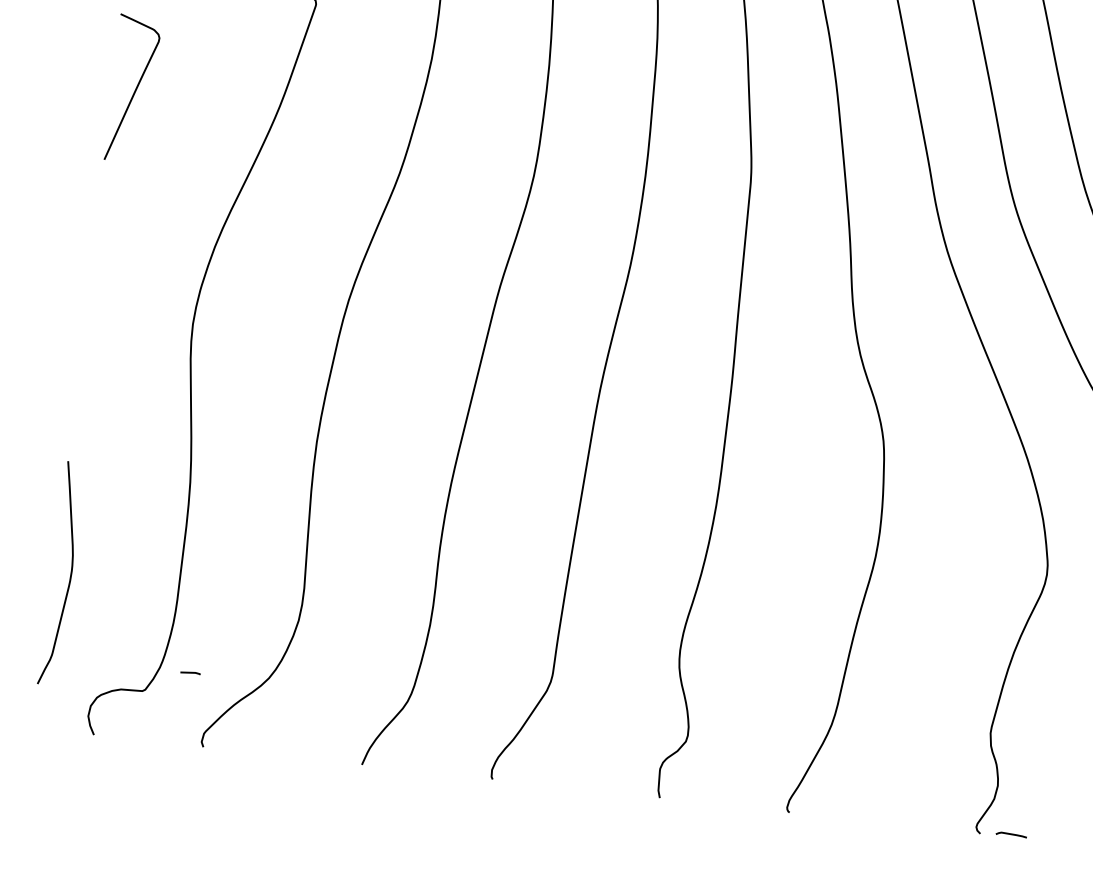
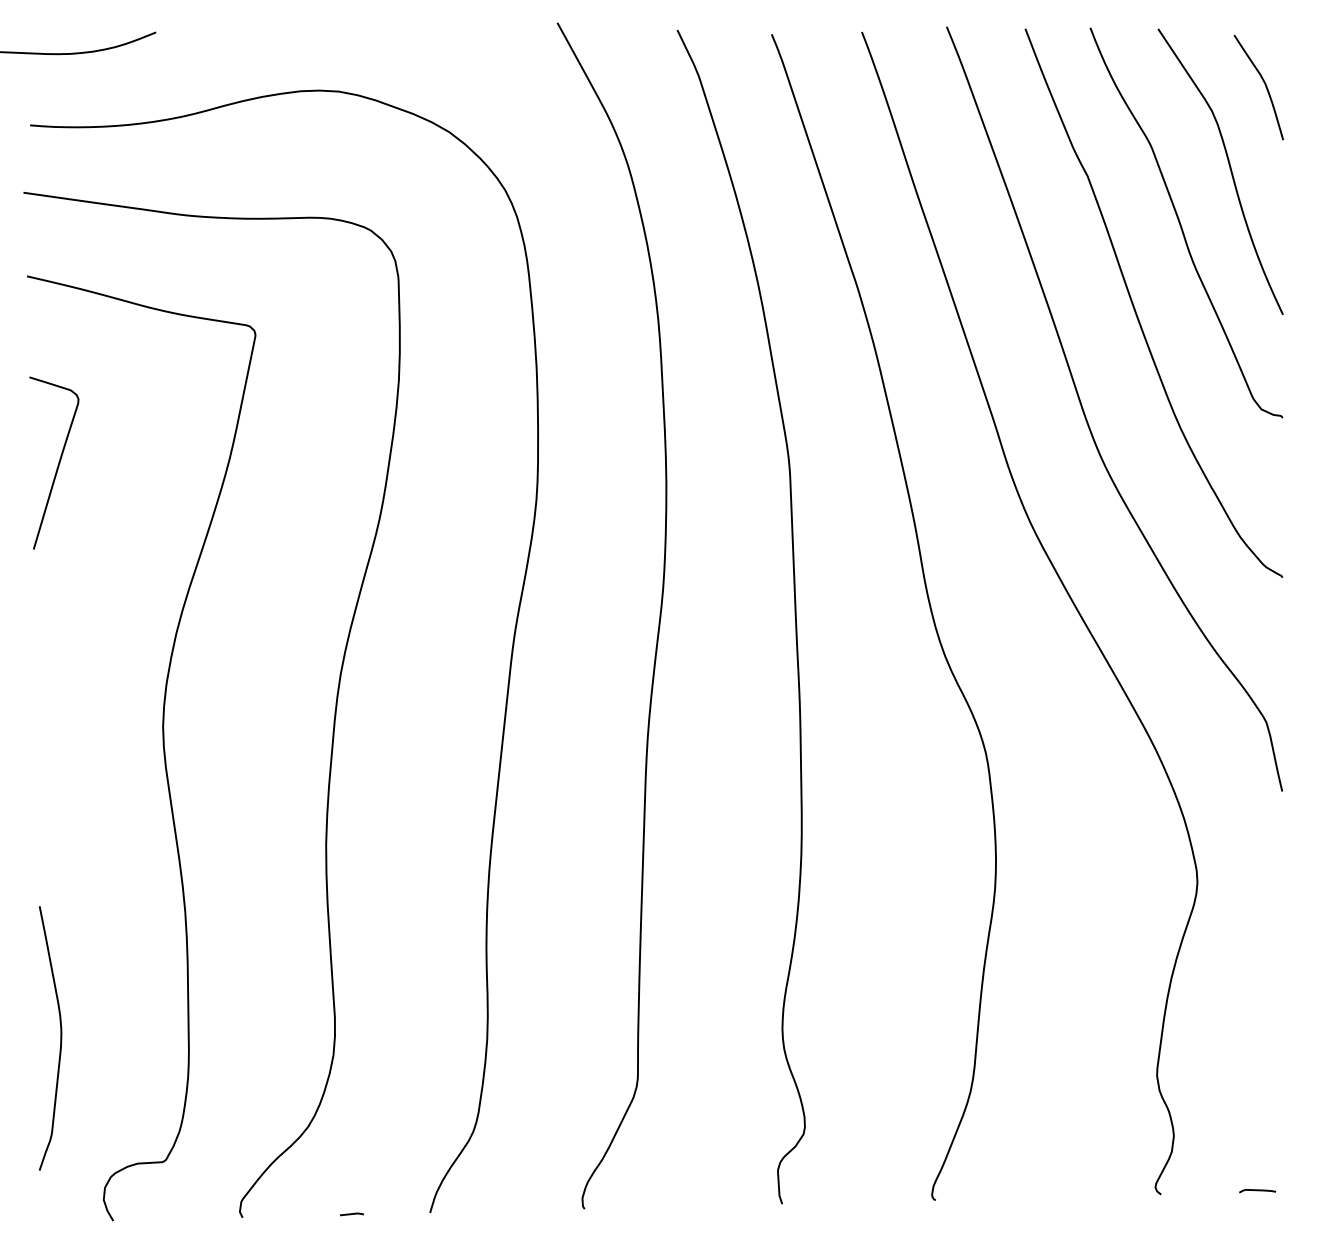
line: (190, 673) -> (351, 1214), moved
curve: (1011, 835) -> (1257, 1191), moved

